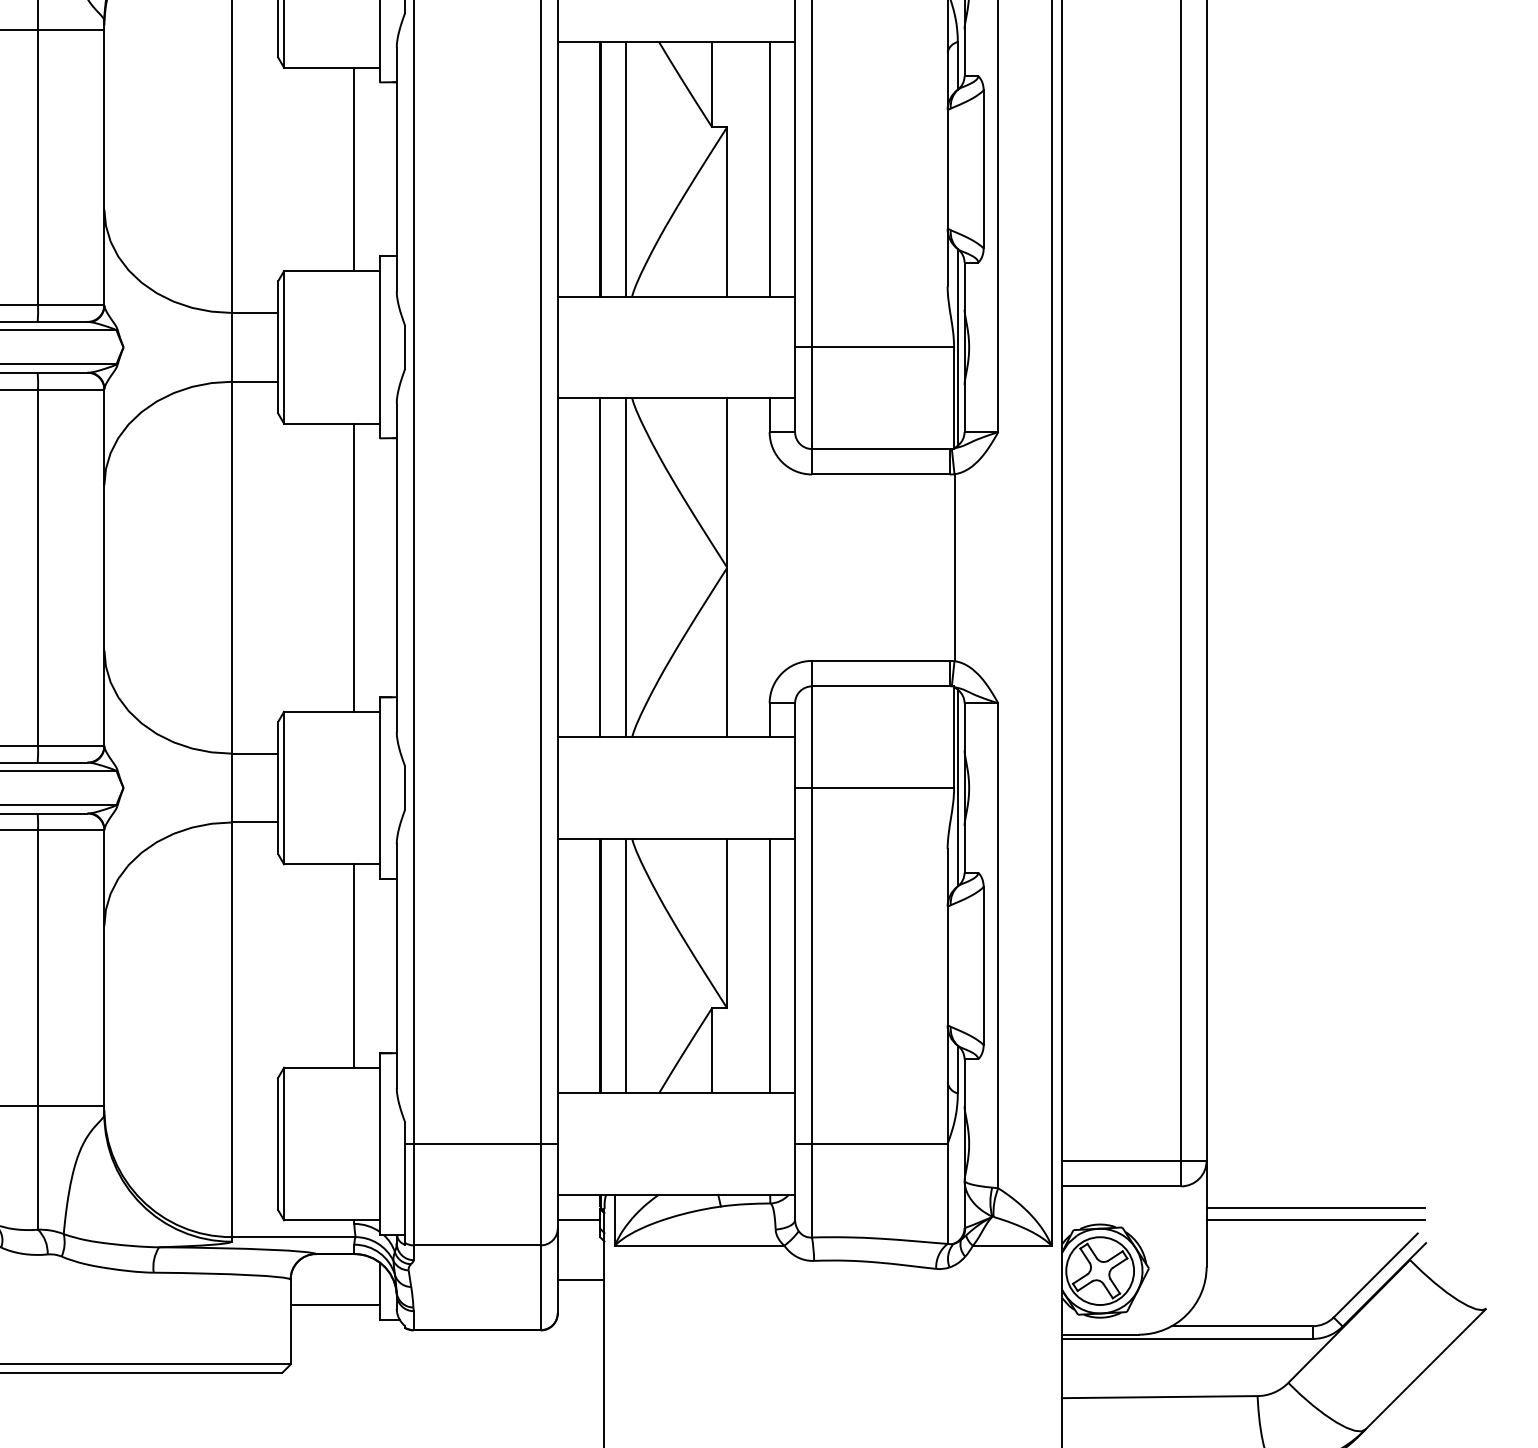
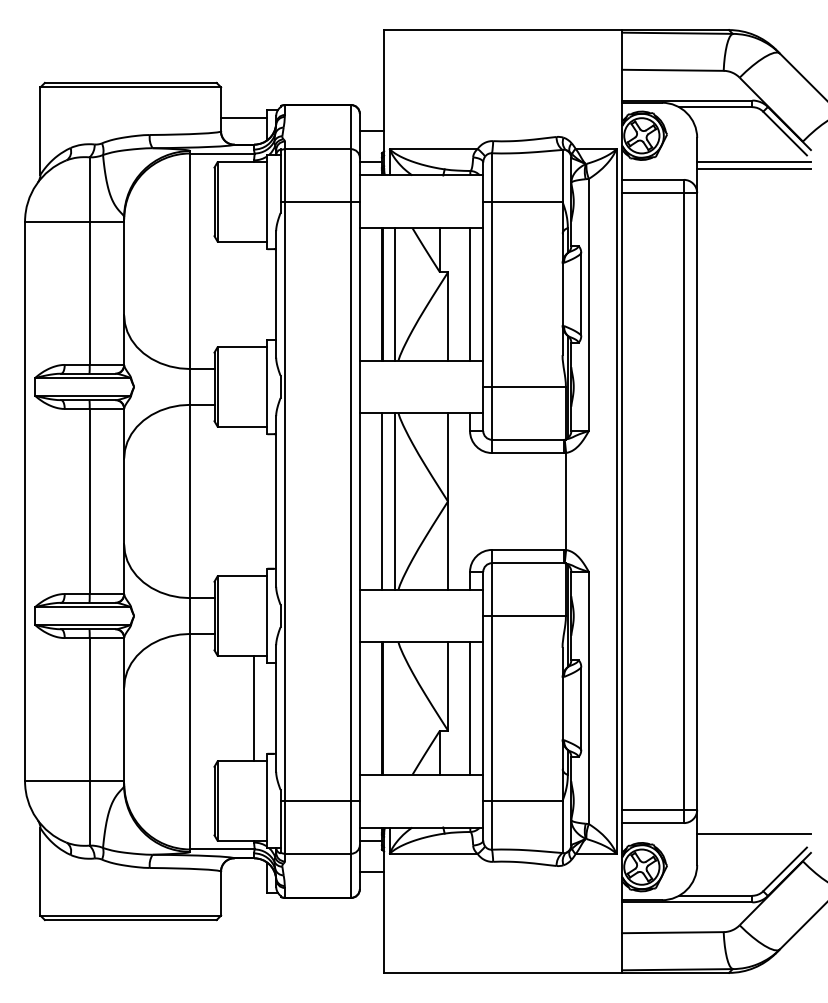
line: (355, 169) -> (254, 294), removed
line: (355, 567) -> (254, 501), removed
line: (626, 965) -> (395, 708), removed
line: (1314, 1219) -> (753, 840), removed
line: (335, 1304) -> (244, 884), removed

